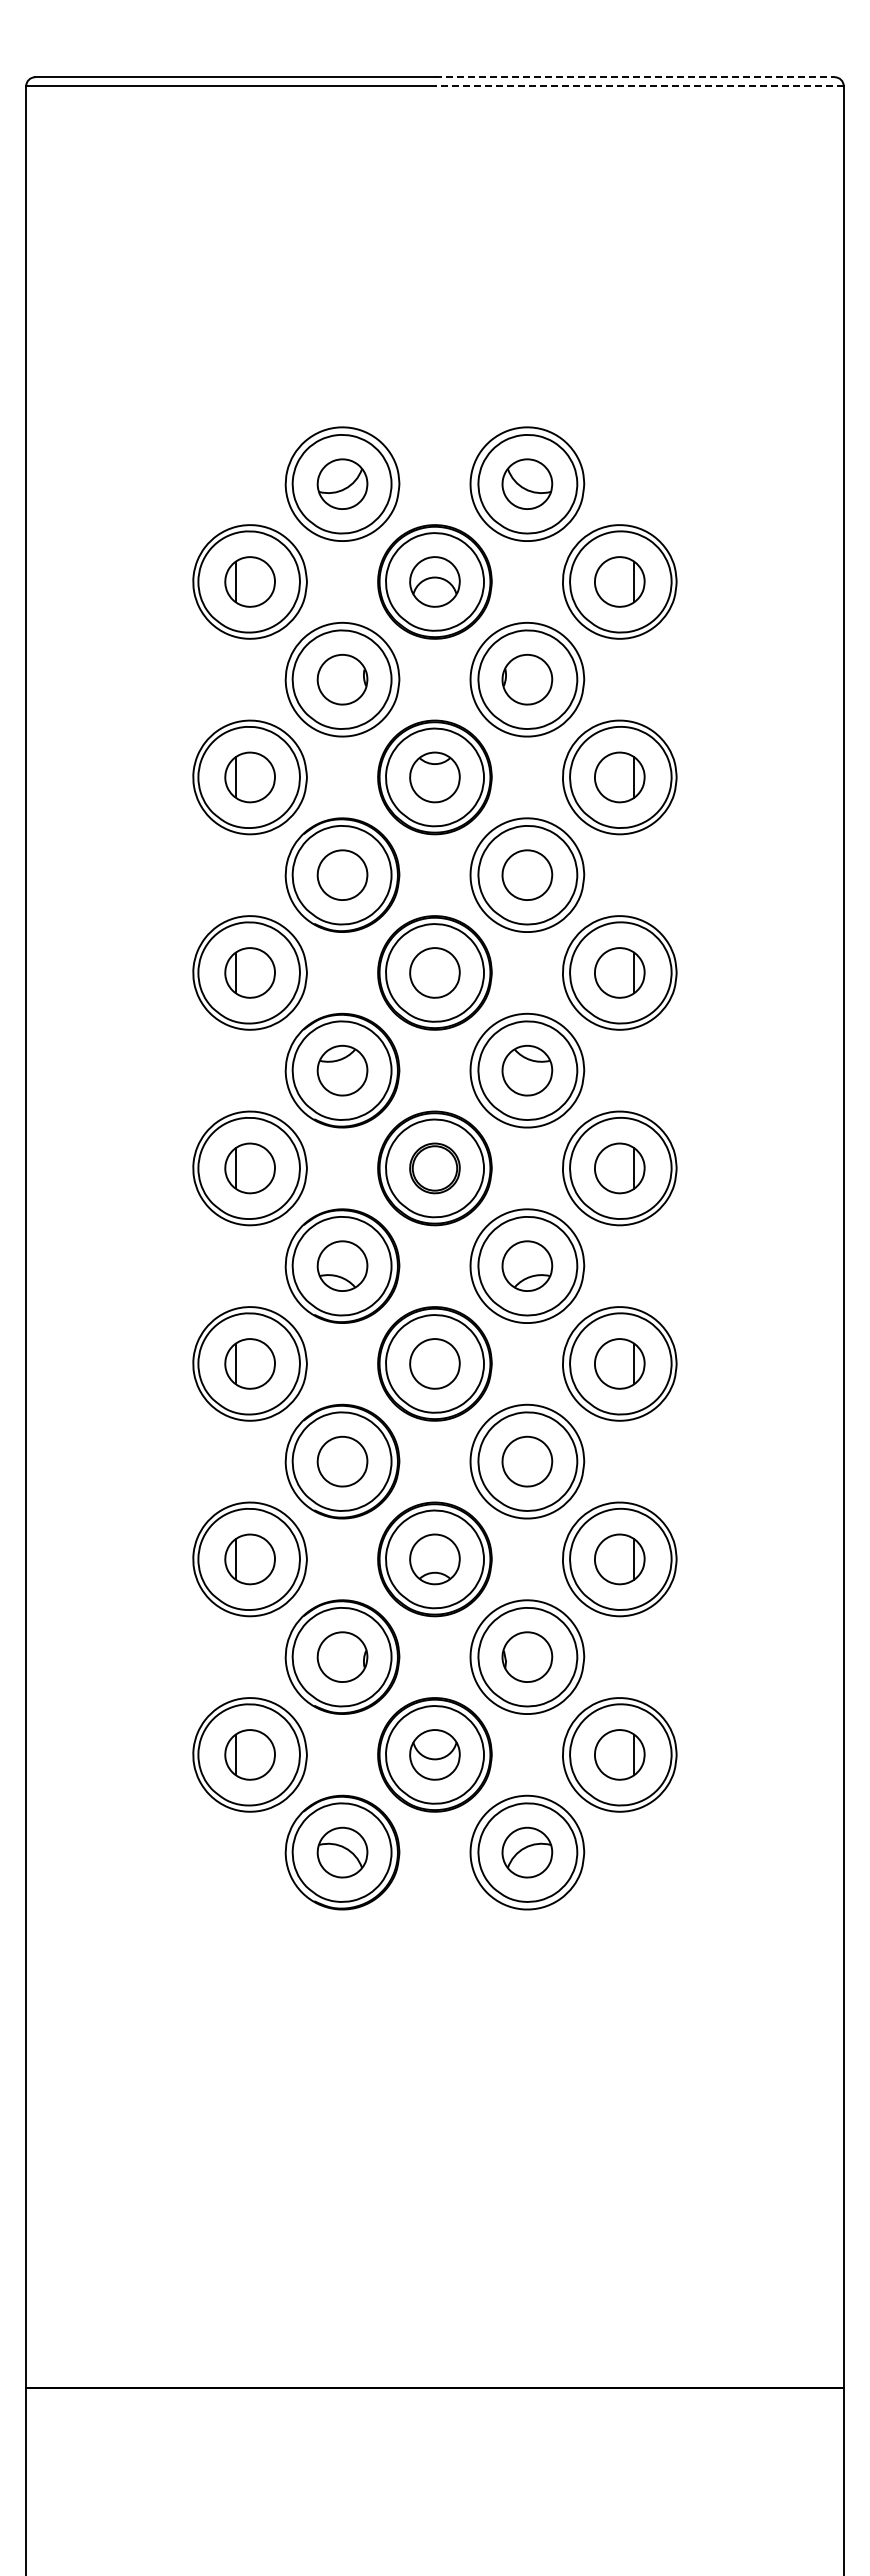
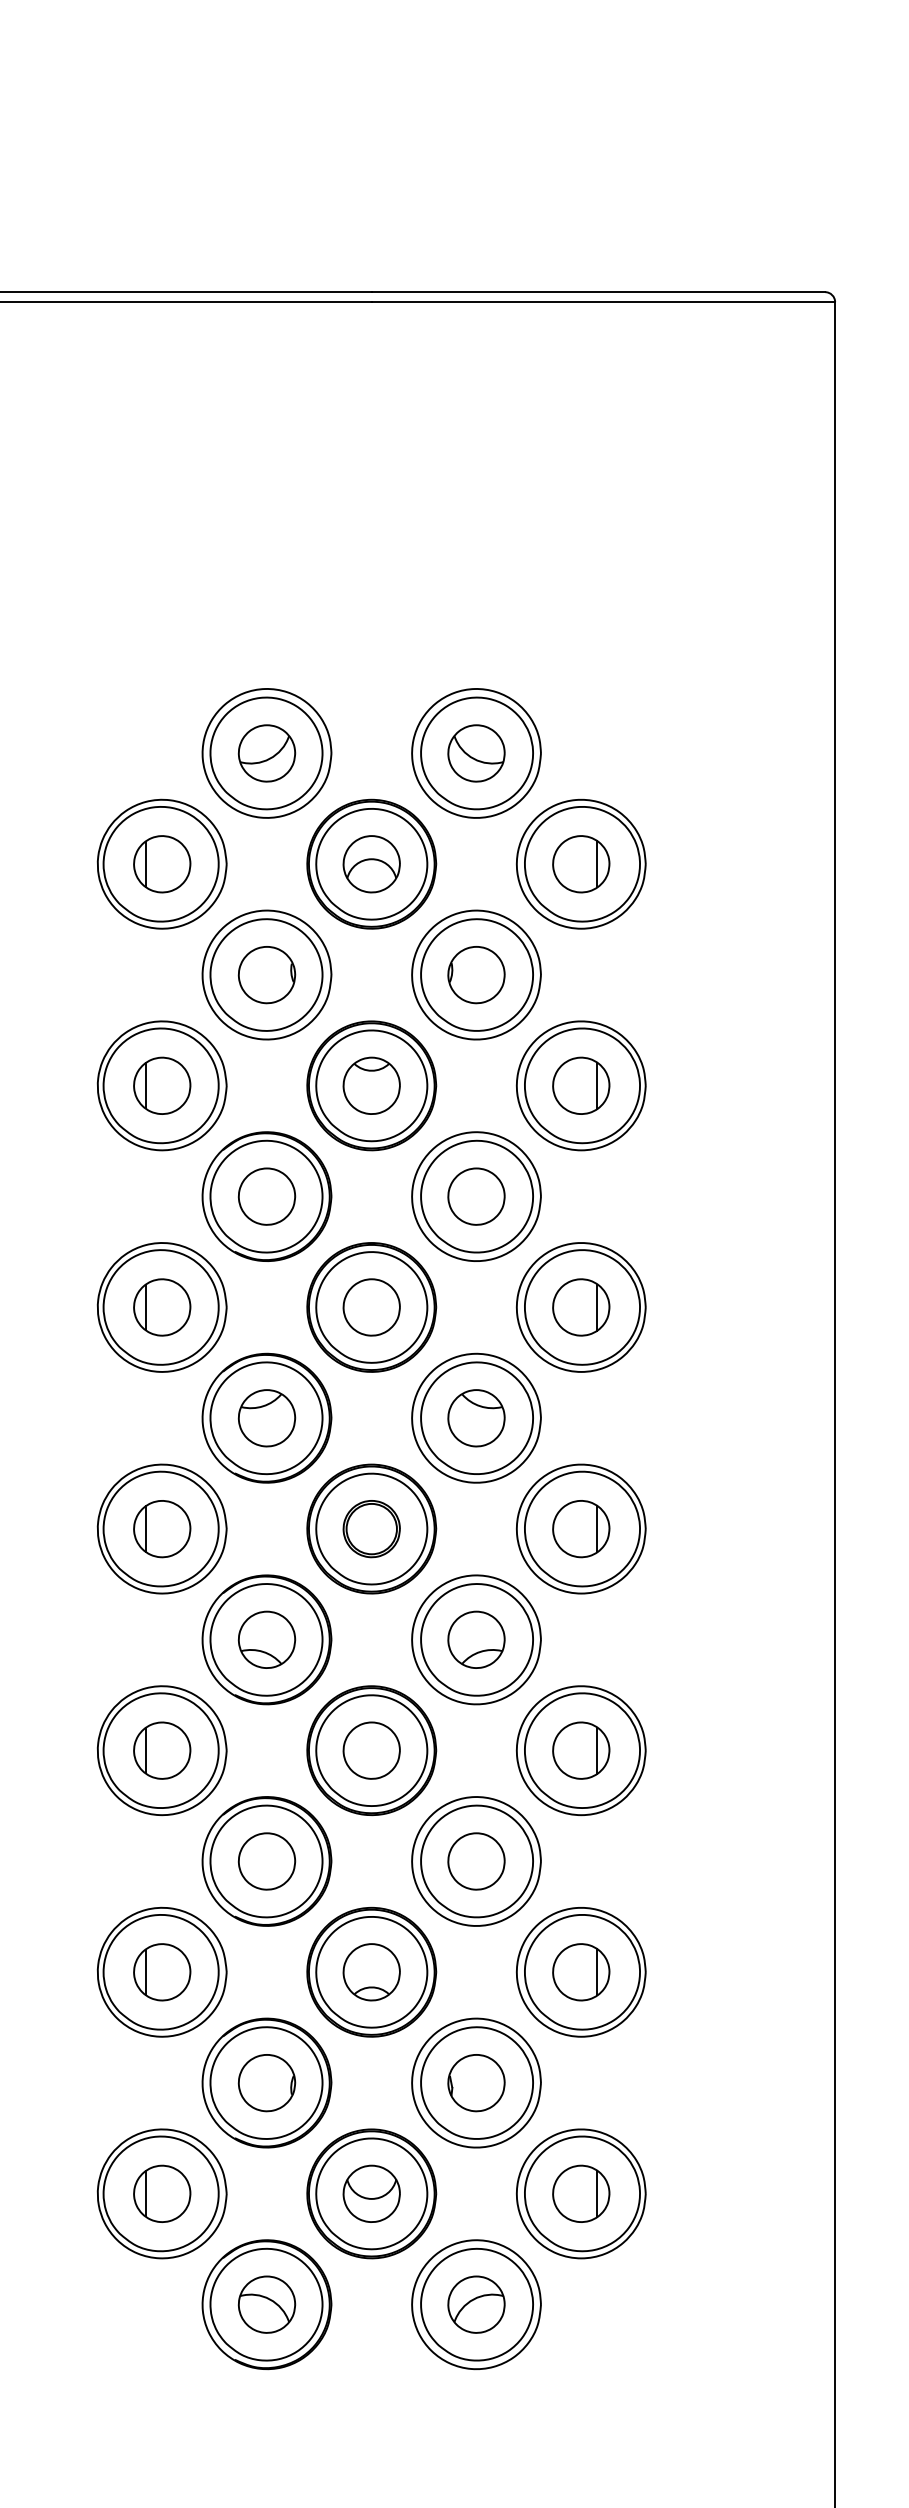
line: (634, 77) -> (597, 292), dashed -> solid
line: (638, 86) -> (602, 302), dashed -> solid

